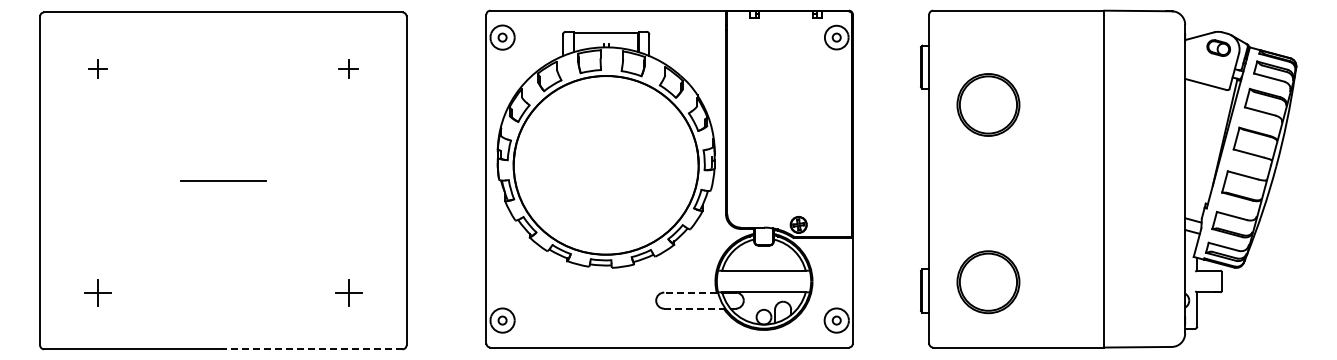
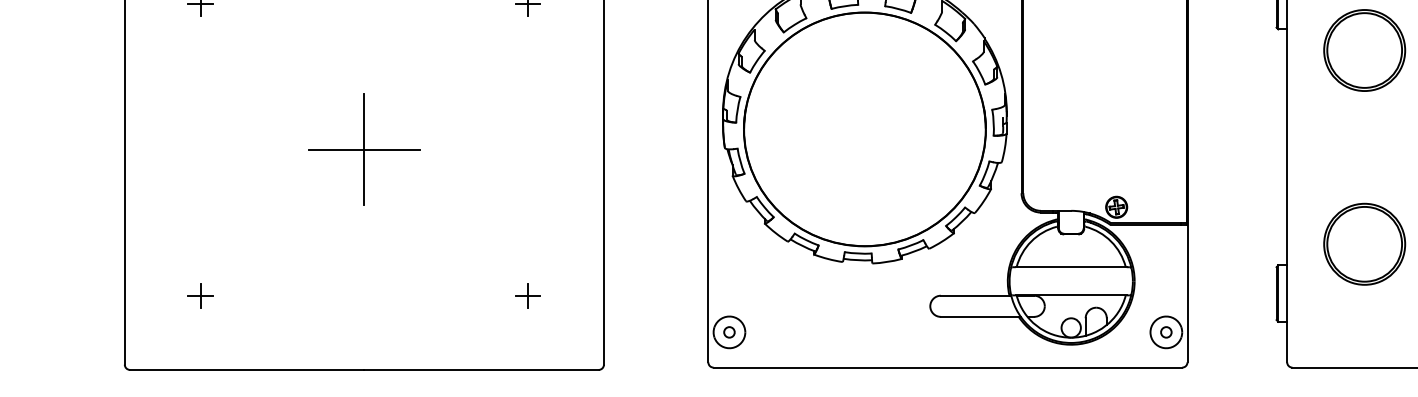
line: (223, 180) -> (364, 149), added
part: (988, 282) -> (1364, 244), moved
part: (97, 292) -> (199, 295), size x0.71
part: (348, 292) -> (528, 295), size x0.71
line: (690, 292) -> (975, 295), dashed -> solid
line: (694, 308) -> (980, 316), dashed -> solid
line: (312, 349) -> (480, 370), dashed -> solid

